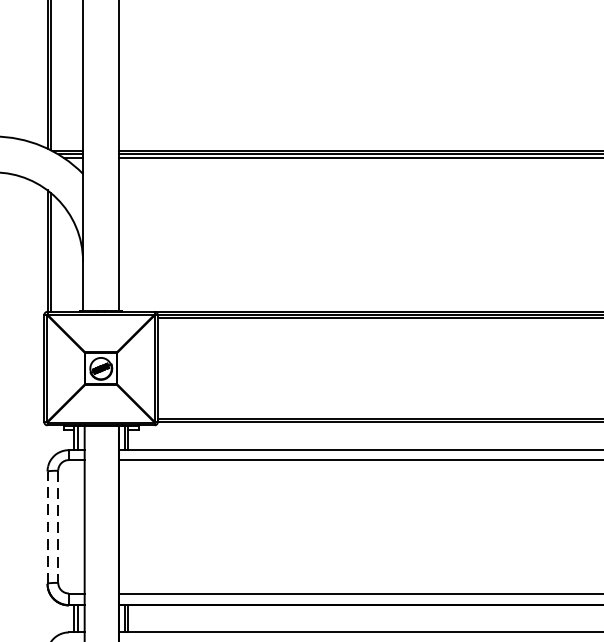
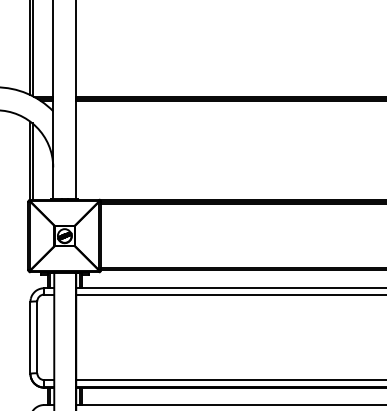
line: (47, 527) -> (30, 337), dashed -> solid
line: (58, 527) -> (37, 337), dashed -> solid

